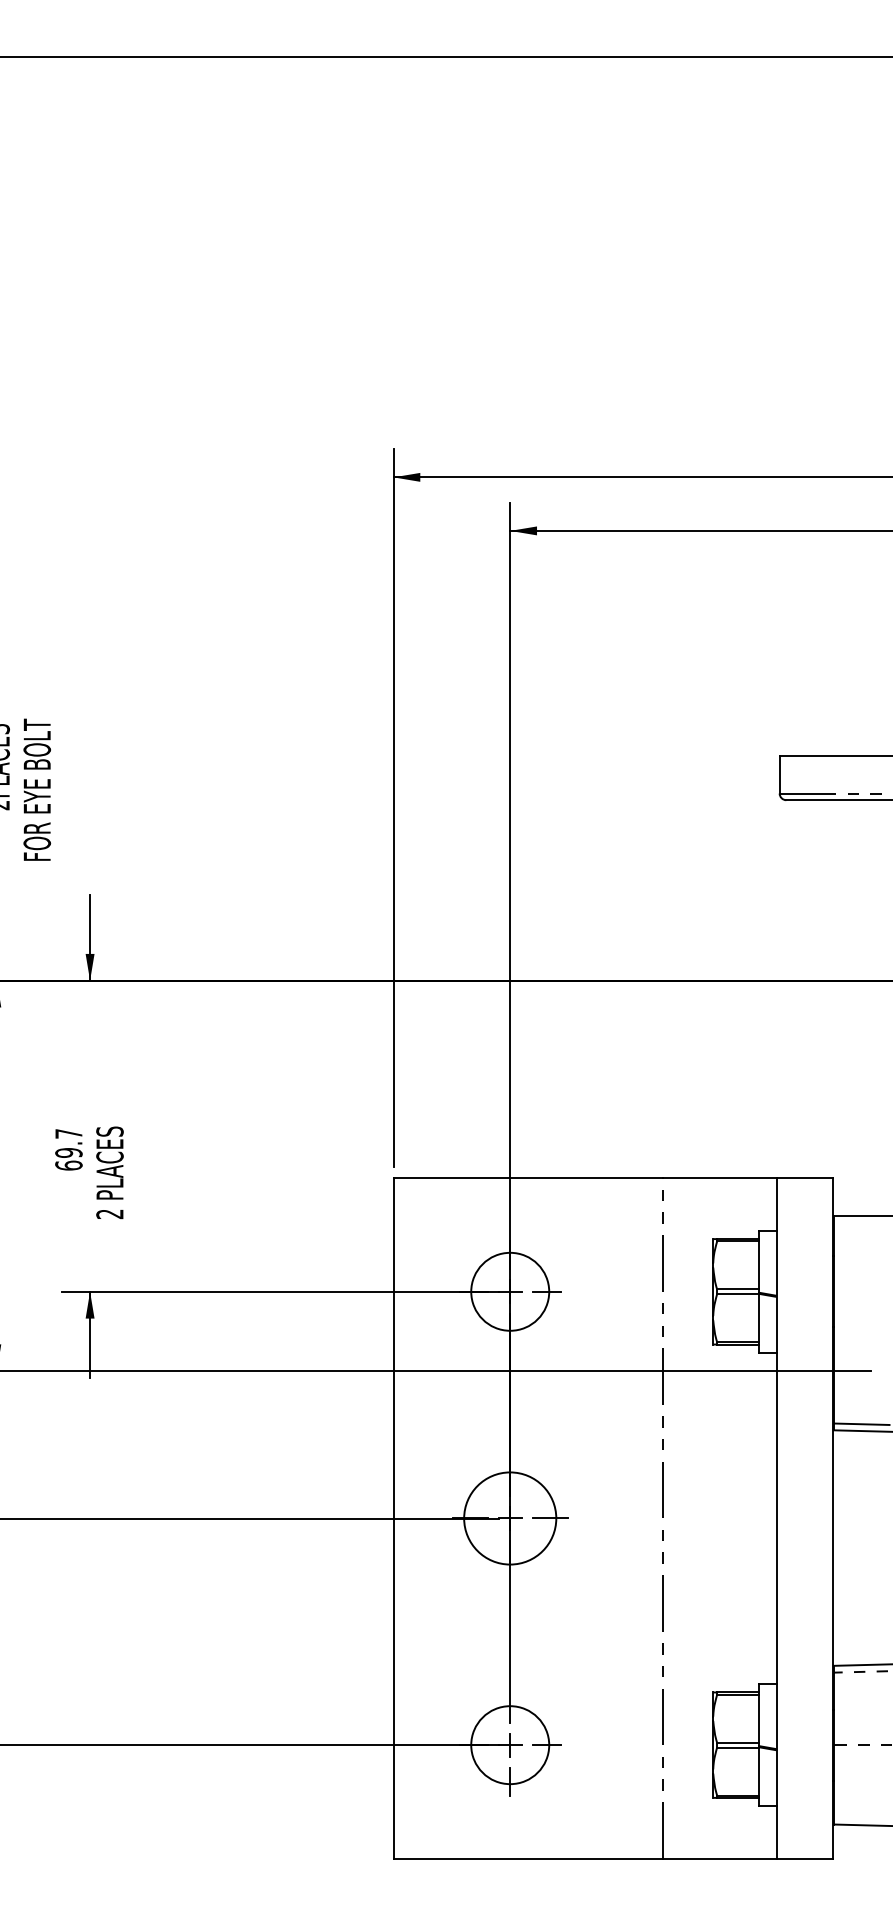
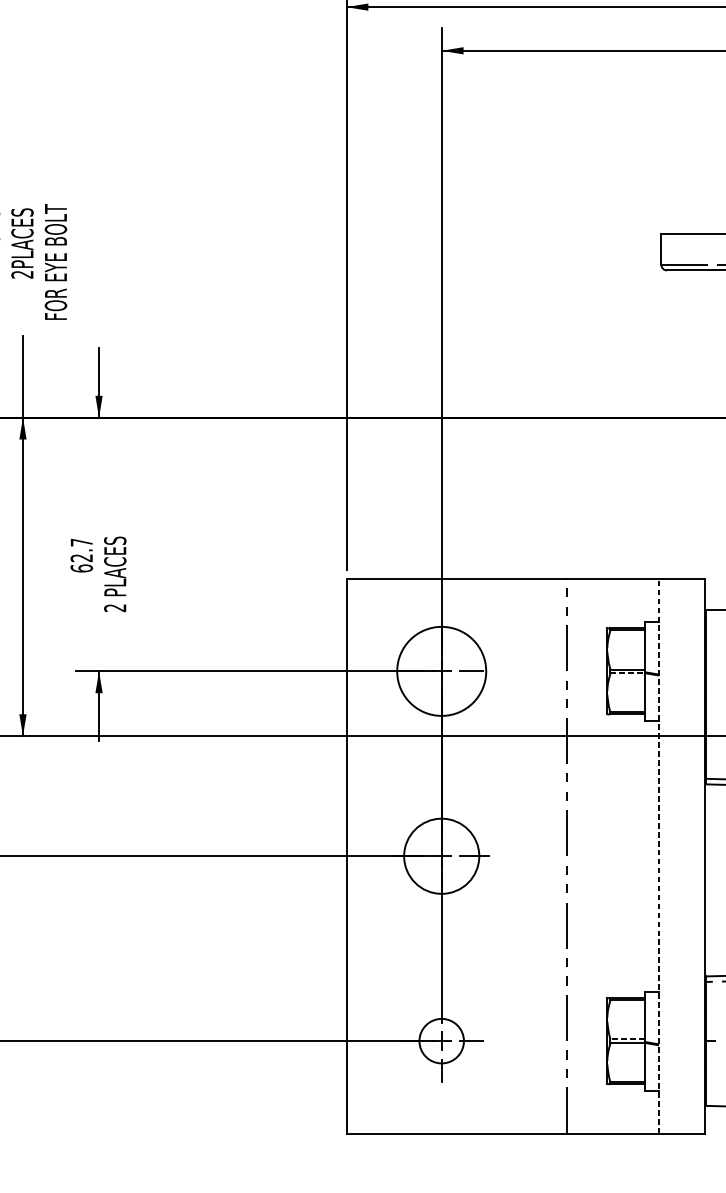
text: (68, 1152) -> (81, 557), 69.7 -> 62.7
circle: (510, 1291) -> (441, 671), size x1.4
line: (738, 1294) -> (627, 673), solid -> dashed
line: (776, 1517) -> (658, 855), solid -> dashed
line: (738, 1742) -> (627, 1038), solid -> dashed
circle: (510, 1745) -> (441, 1041), size x0.7

